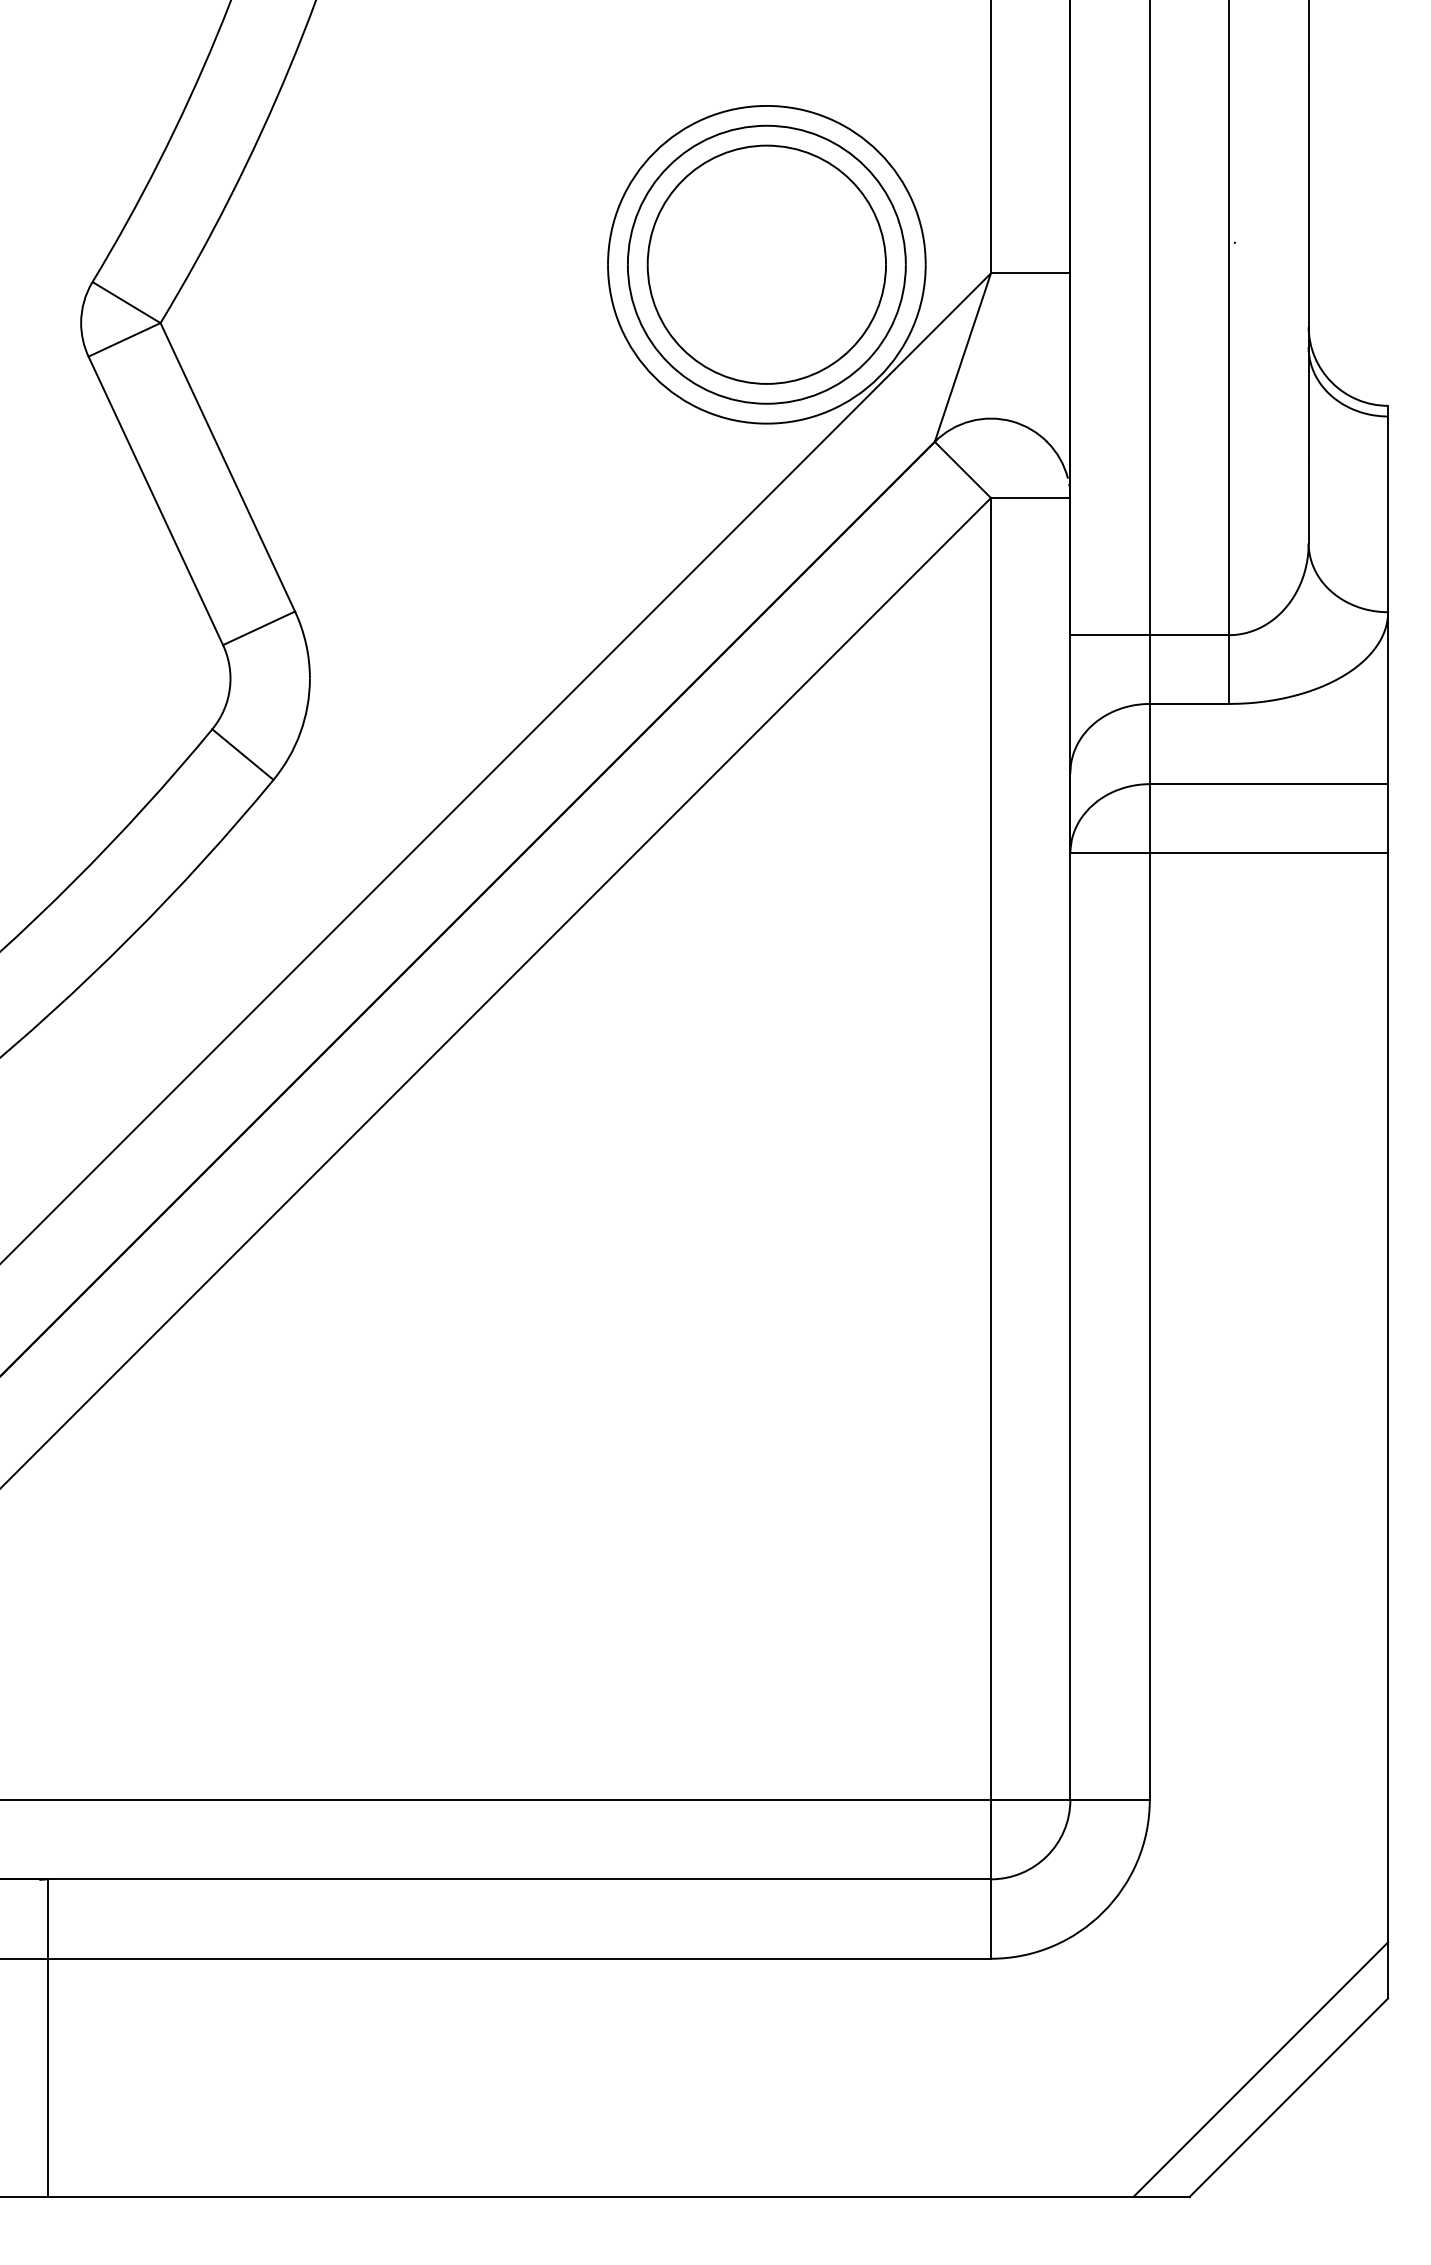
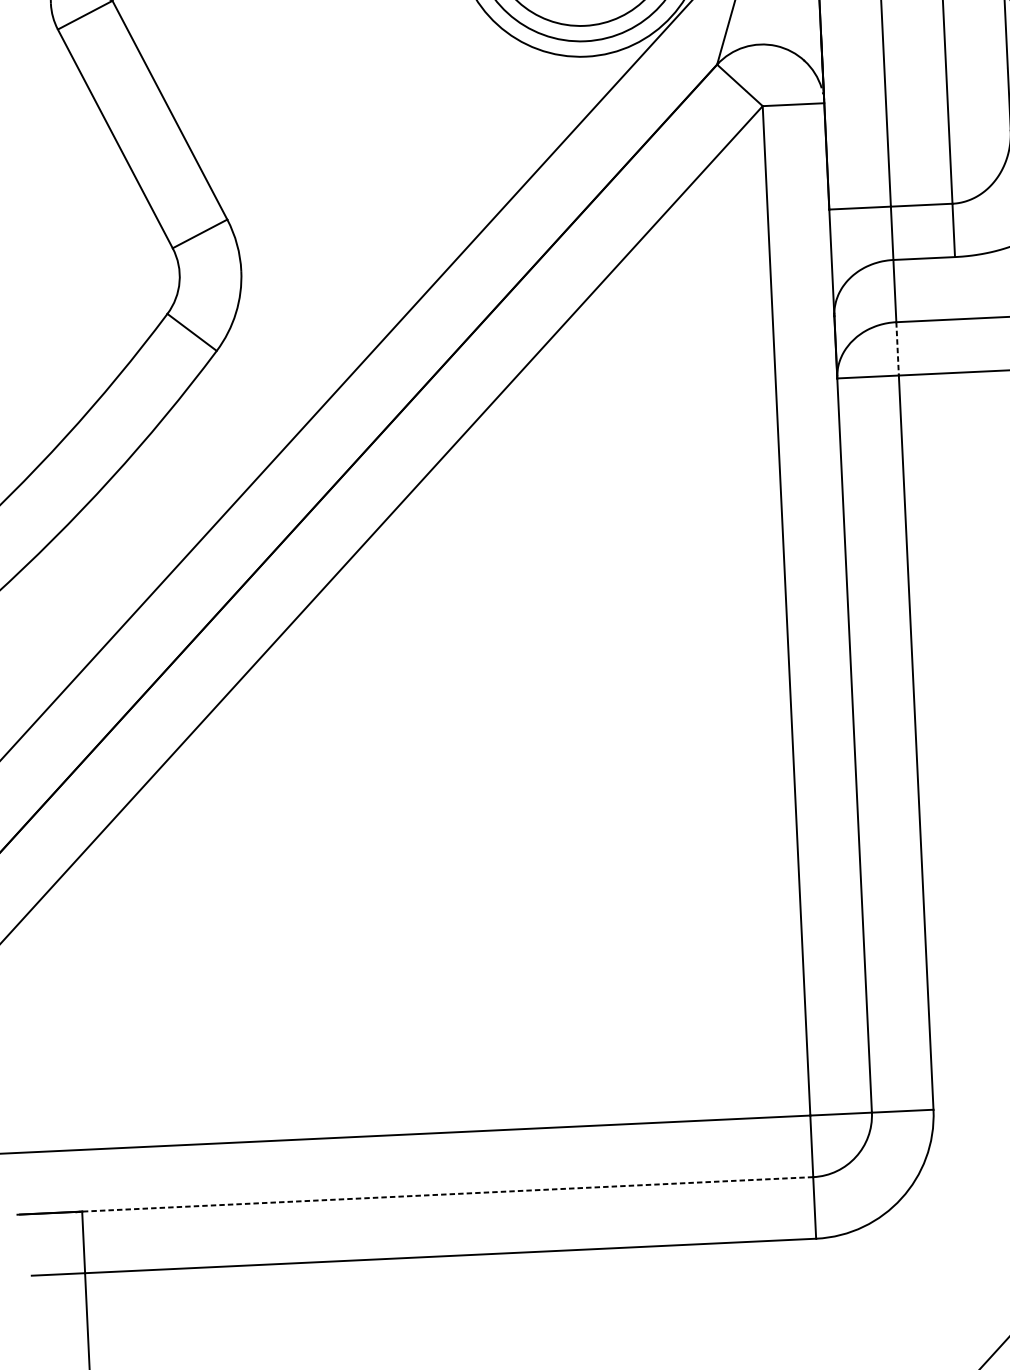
line: (1149, 819) -> (897, 349), solid -> dashed
line: (519, 1879) -> (447, 1194), solid -> dashed

